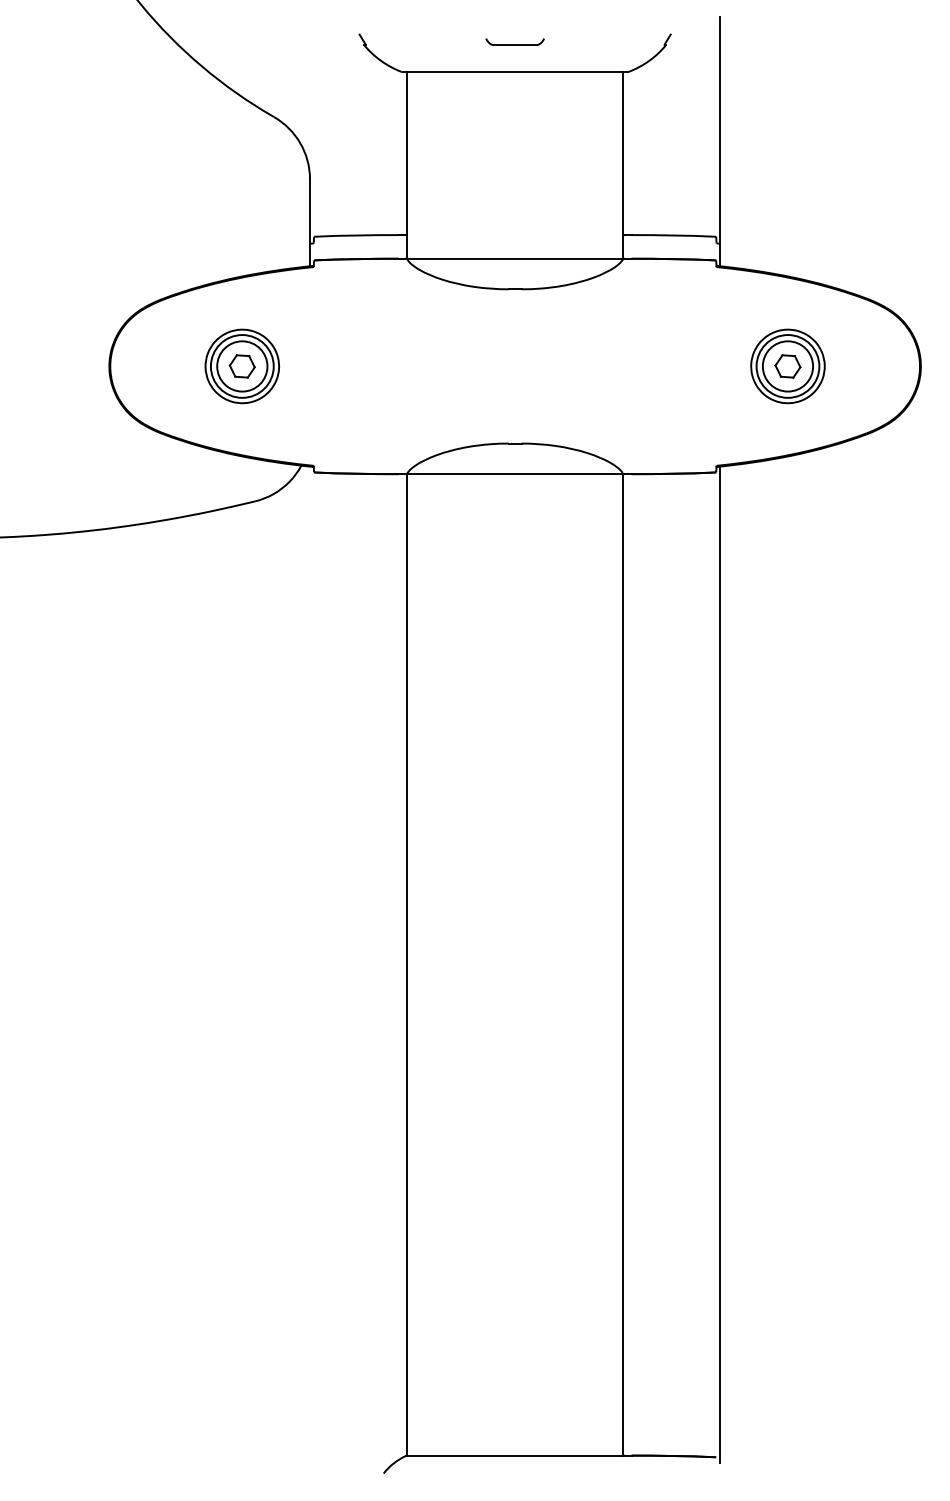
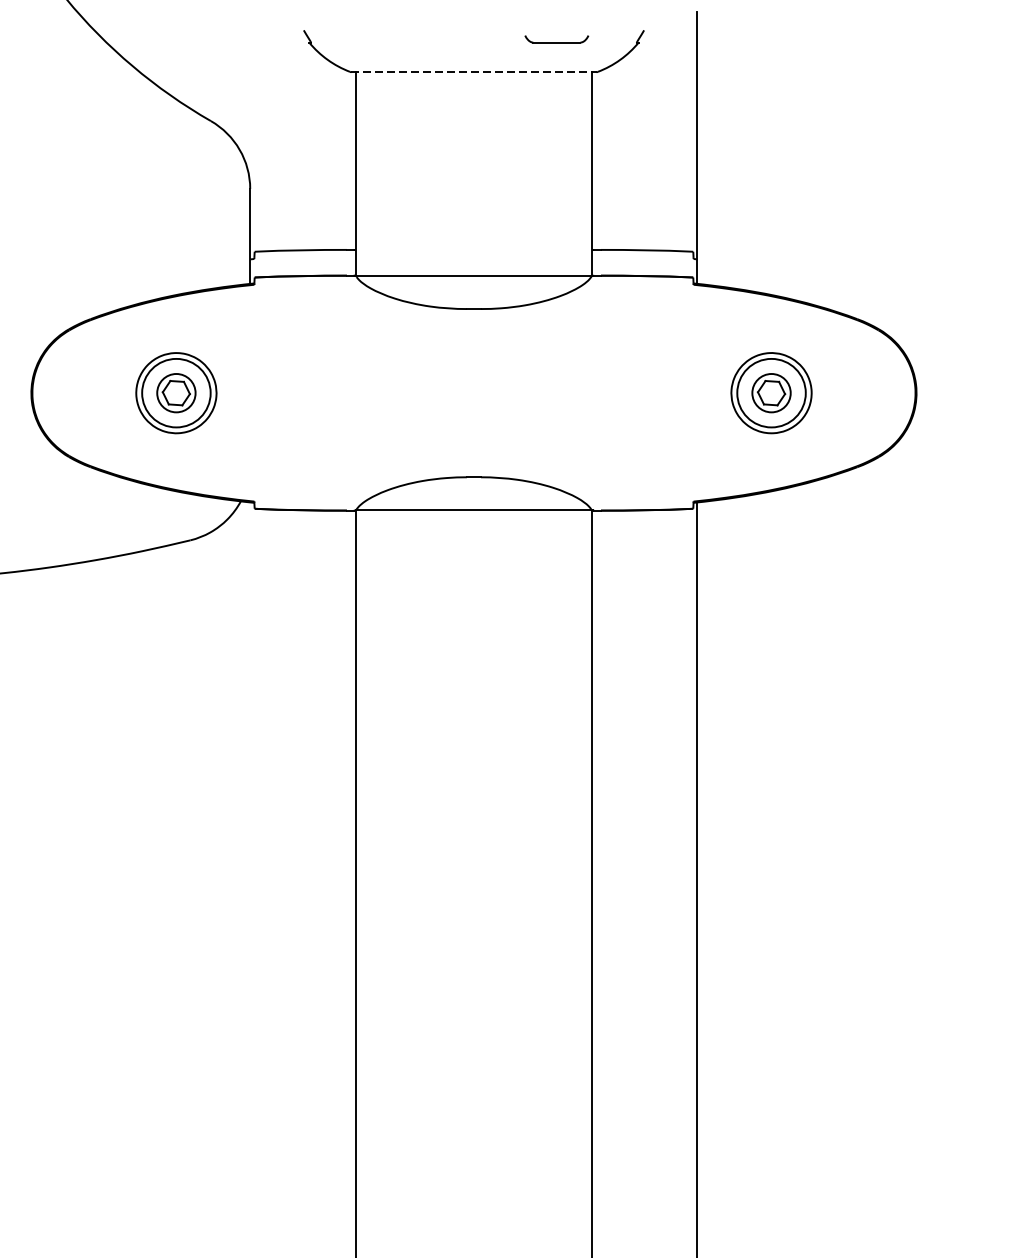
part: (514, 41) -> (556, 38), moved
line: (515, 72) -> (474, 72), solid -> dashed
circle: (242, 366) -> (176, 393), size x0.7
circle: (787, 366) -> (771, 393), size x0.7

